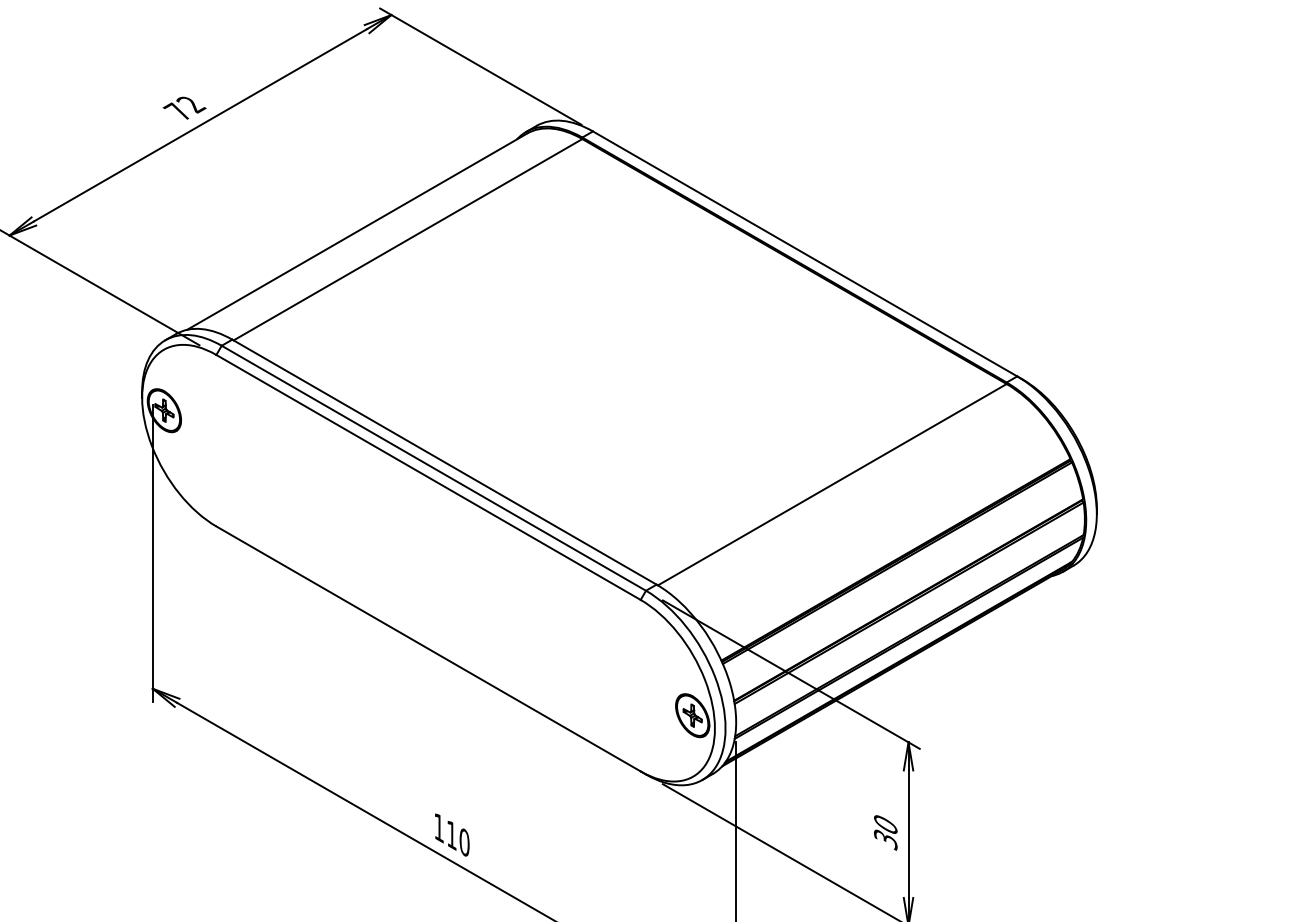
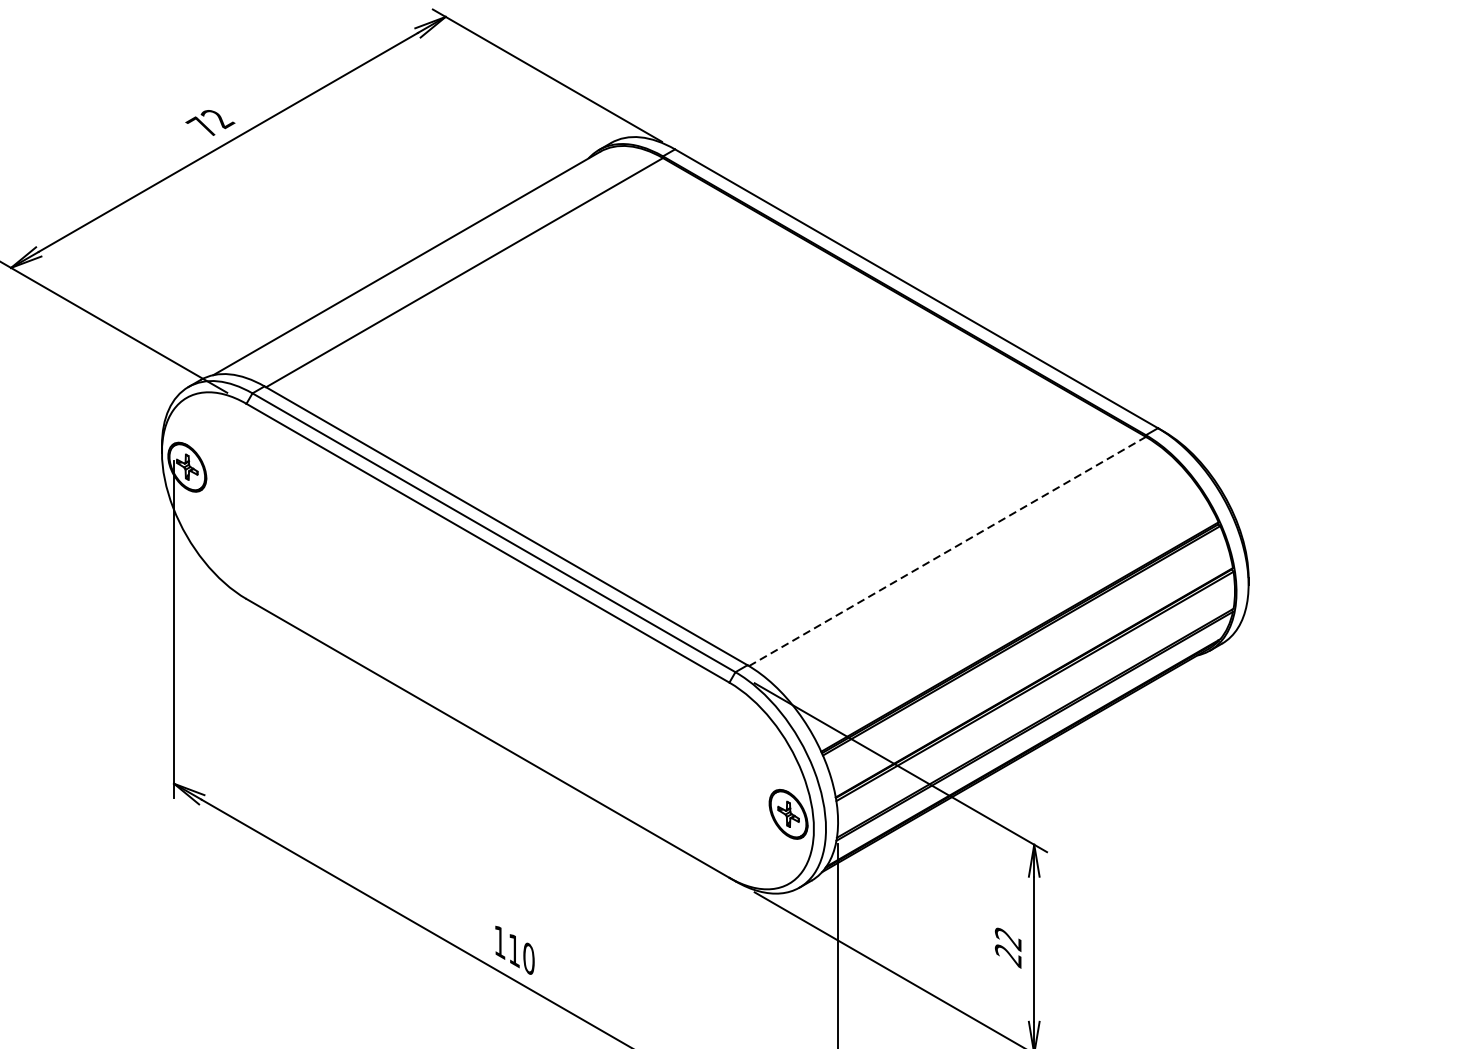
line: (832, 484) -> (947, 551), solid -> dashed
text: (885, 833) -> (1008, 948), 30 -> 22

